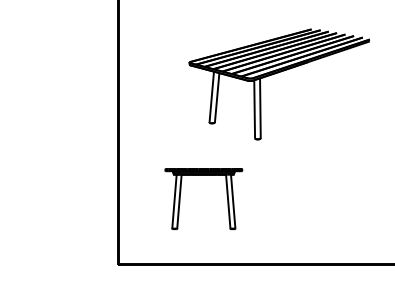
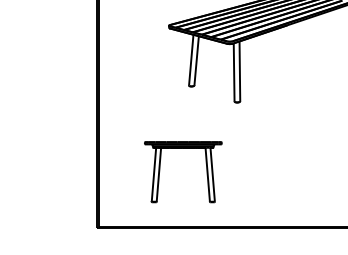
part: (181, 192) -> (160, 165), moved

